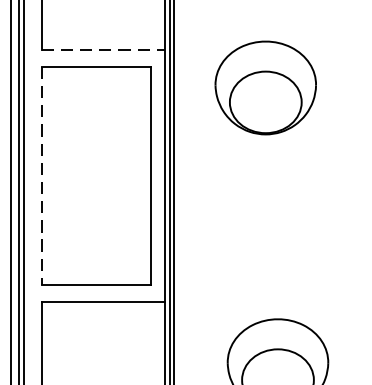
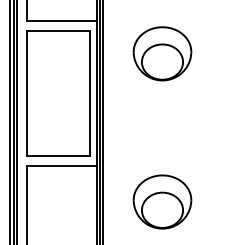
line: (103, 48) -> (62, 20), dashed -> solid
part: (265, 87) -> (162, 53), moved
line: (40, 176) -> (26, 93), dashed -> solid

